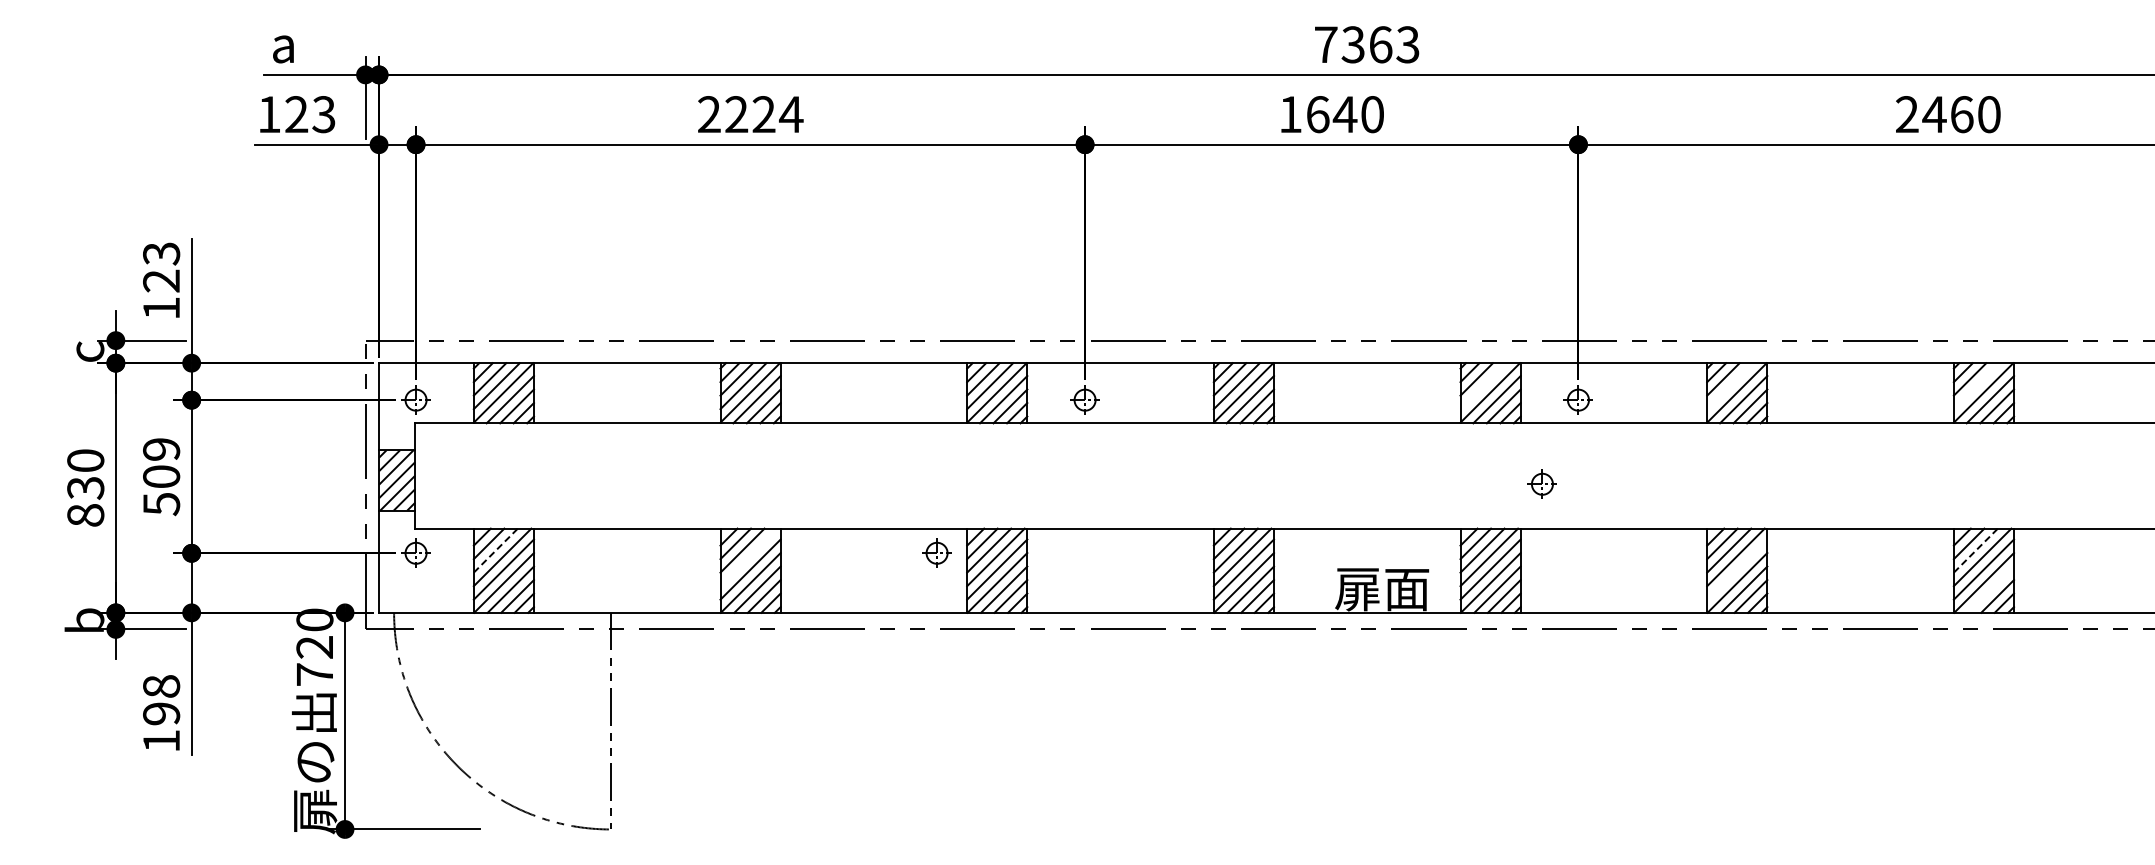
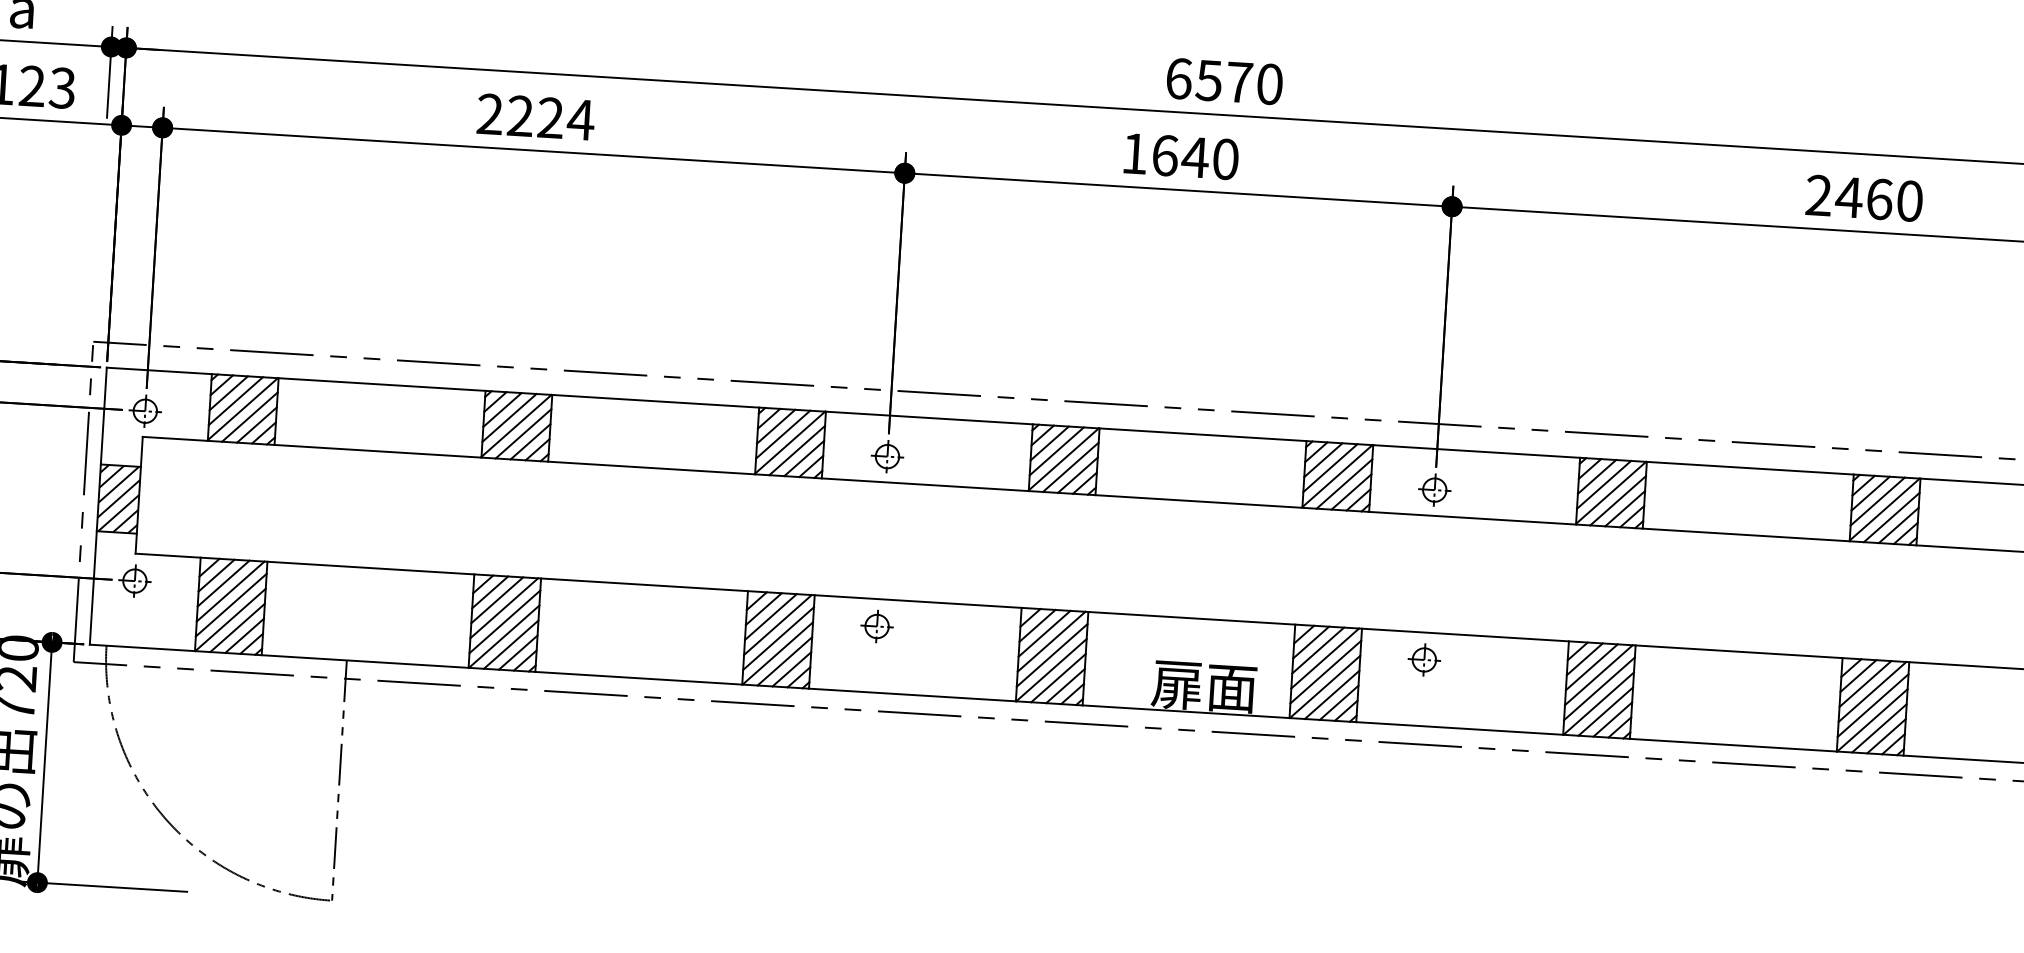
text: (1367, 44) -> (1224, 81), 7363 -> 6570
line: (1483, 386) -> (1330, 468), added
line: (1730, 386) -> (1604, 485), added
line: (1976, 386) -> (1877, 501), added
part: (1541, 483) -> (1423, 659), moved
line: (496, 550) -> (224, 583), dashed -> solid
line: (1976, 550) -> (1866, 683), dashed -> solid
part: (936, 552) -> (876, 625), moved
line: (749, 557) -> (504, 608), added
line: (1737, 569) -> (1599, 688), added
line: (1990, 589) -> (1879, 728), added

